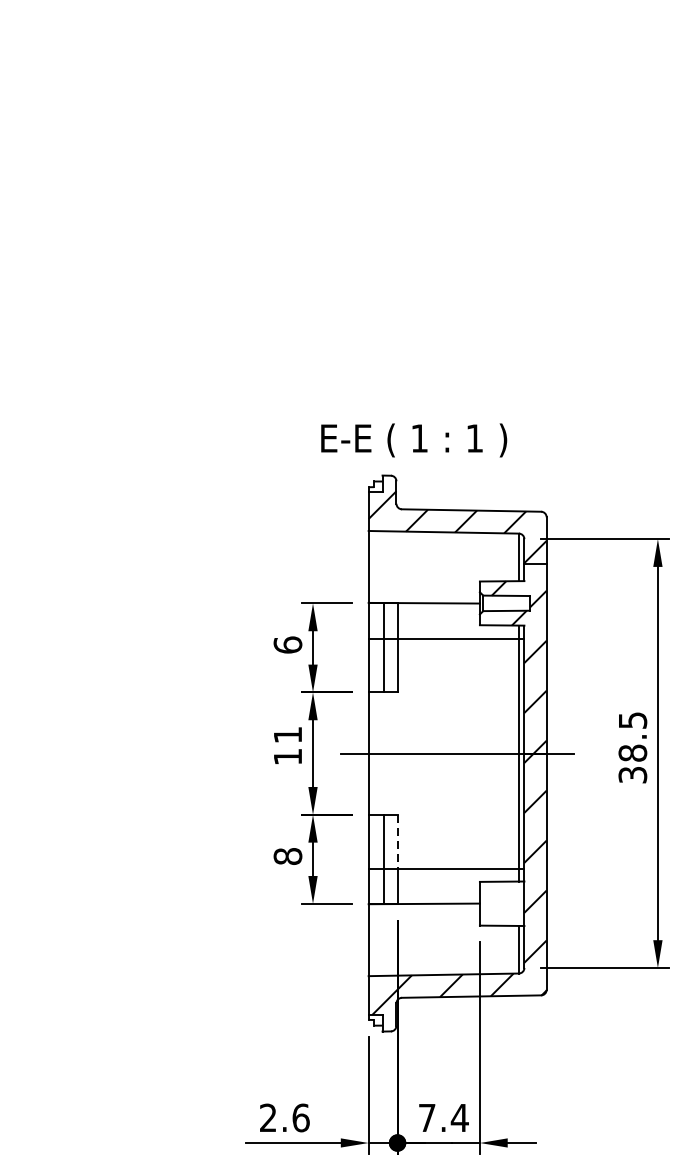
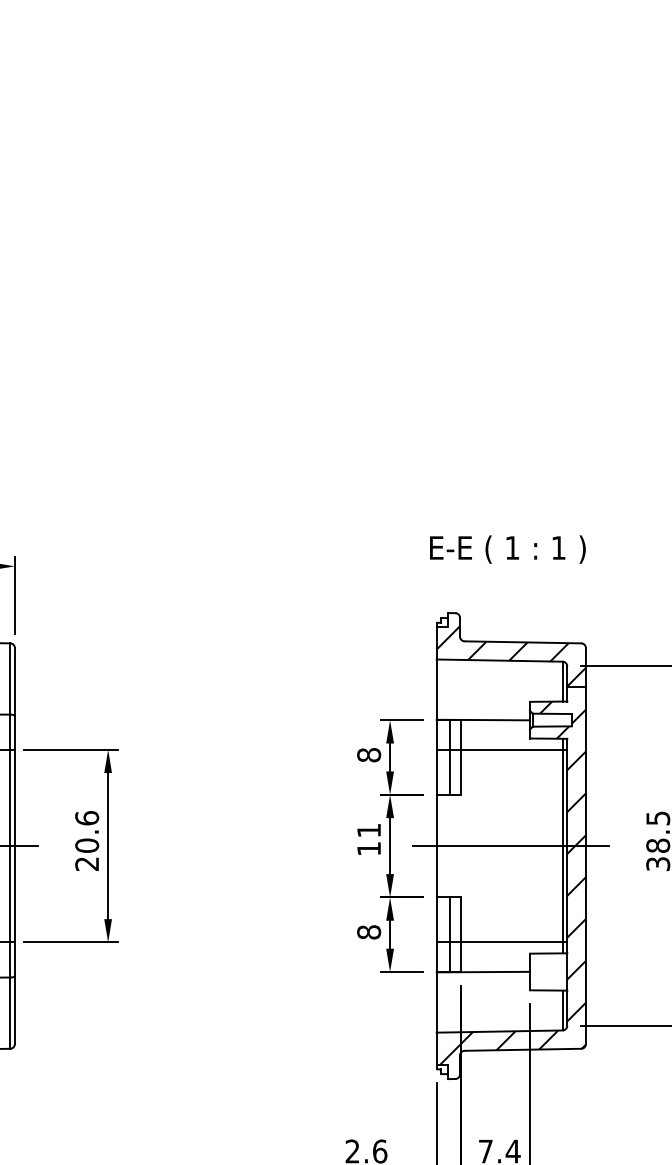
text: (413, 440) -> (507, 549), moved
text: (288, 644) -> (369, 754), 6 -> 8
line: (397, 841) -> (460, 919), dashed -> solid

